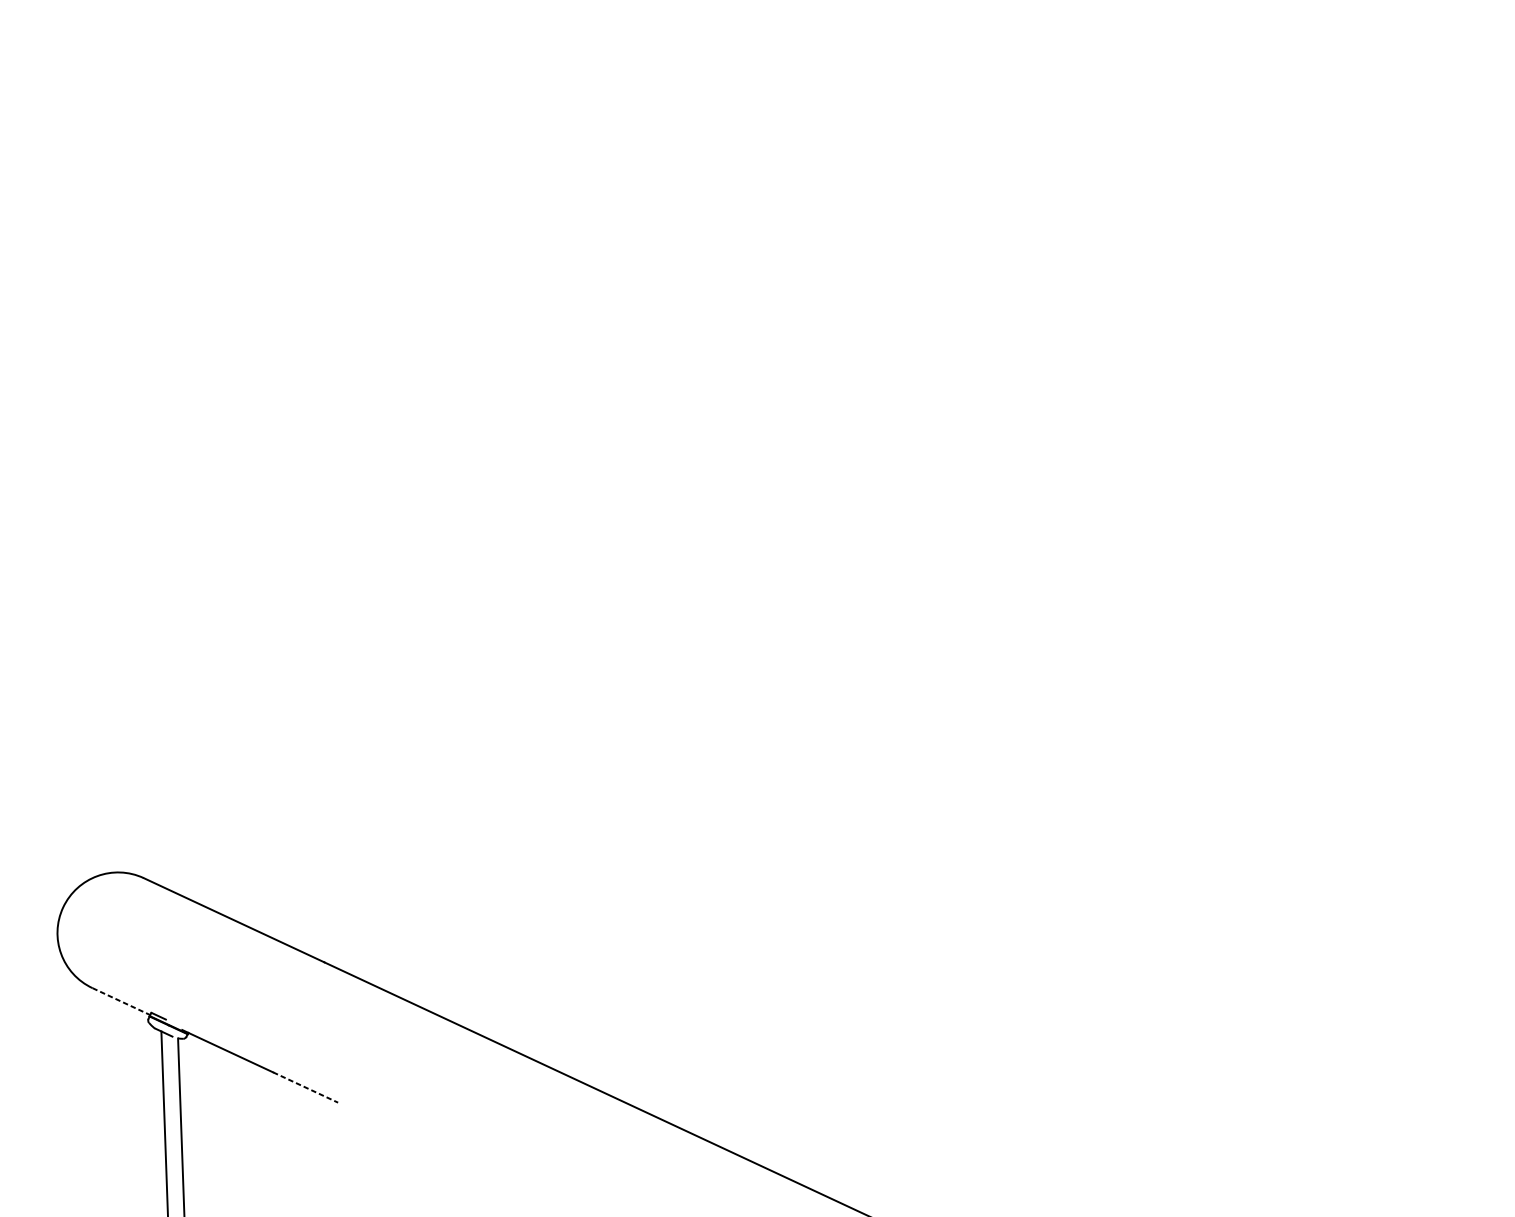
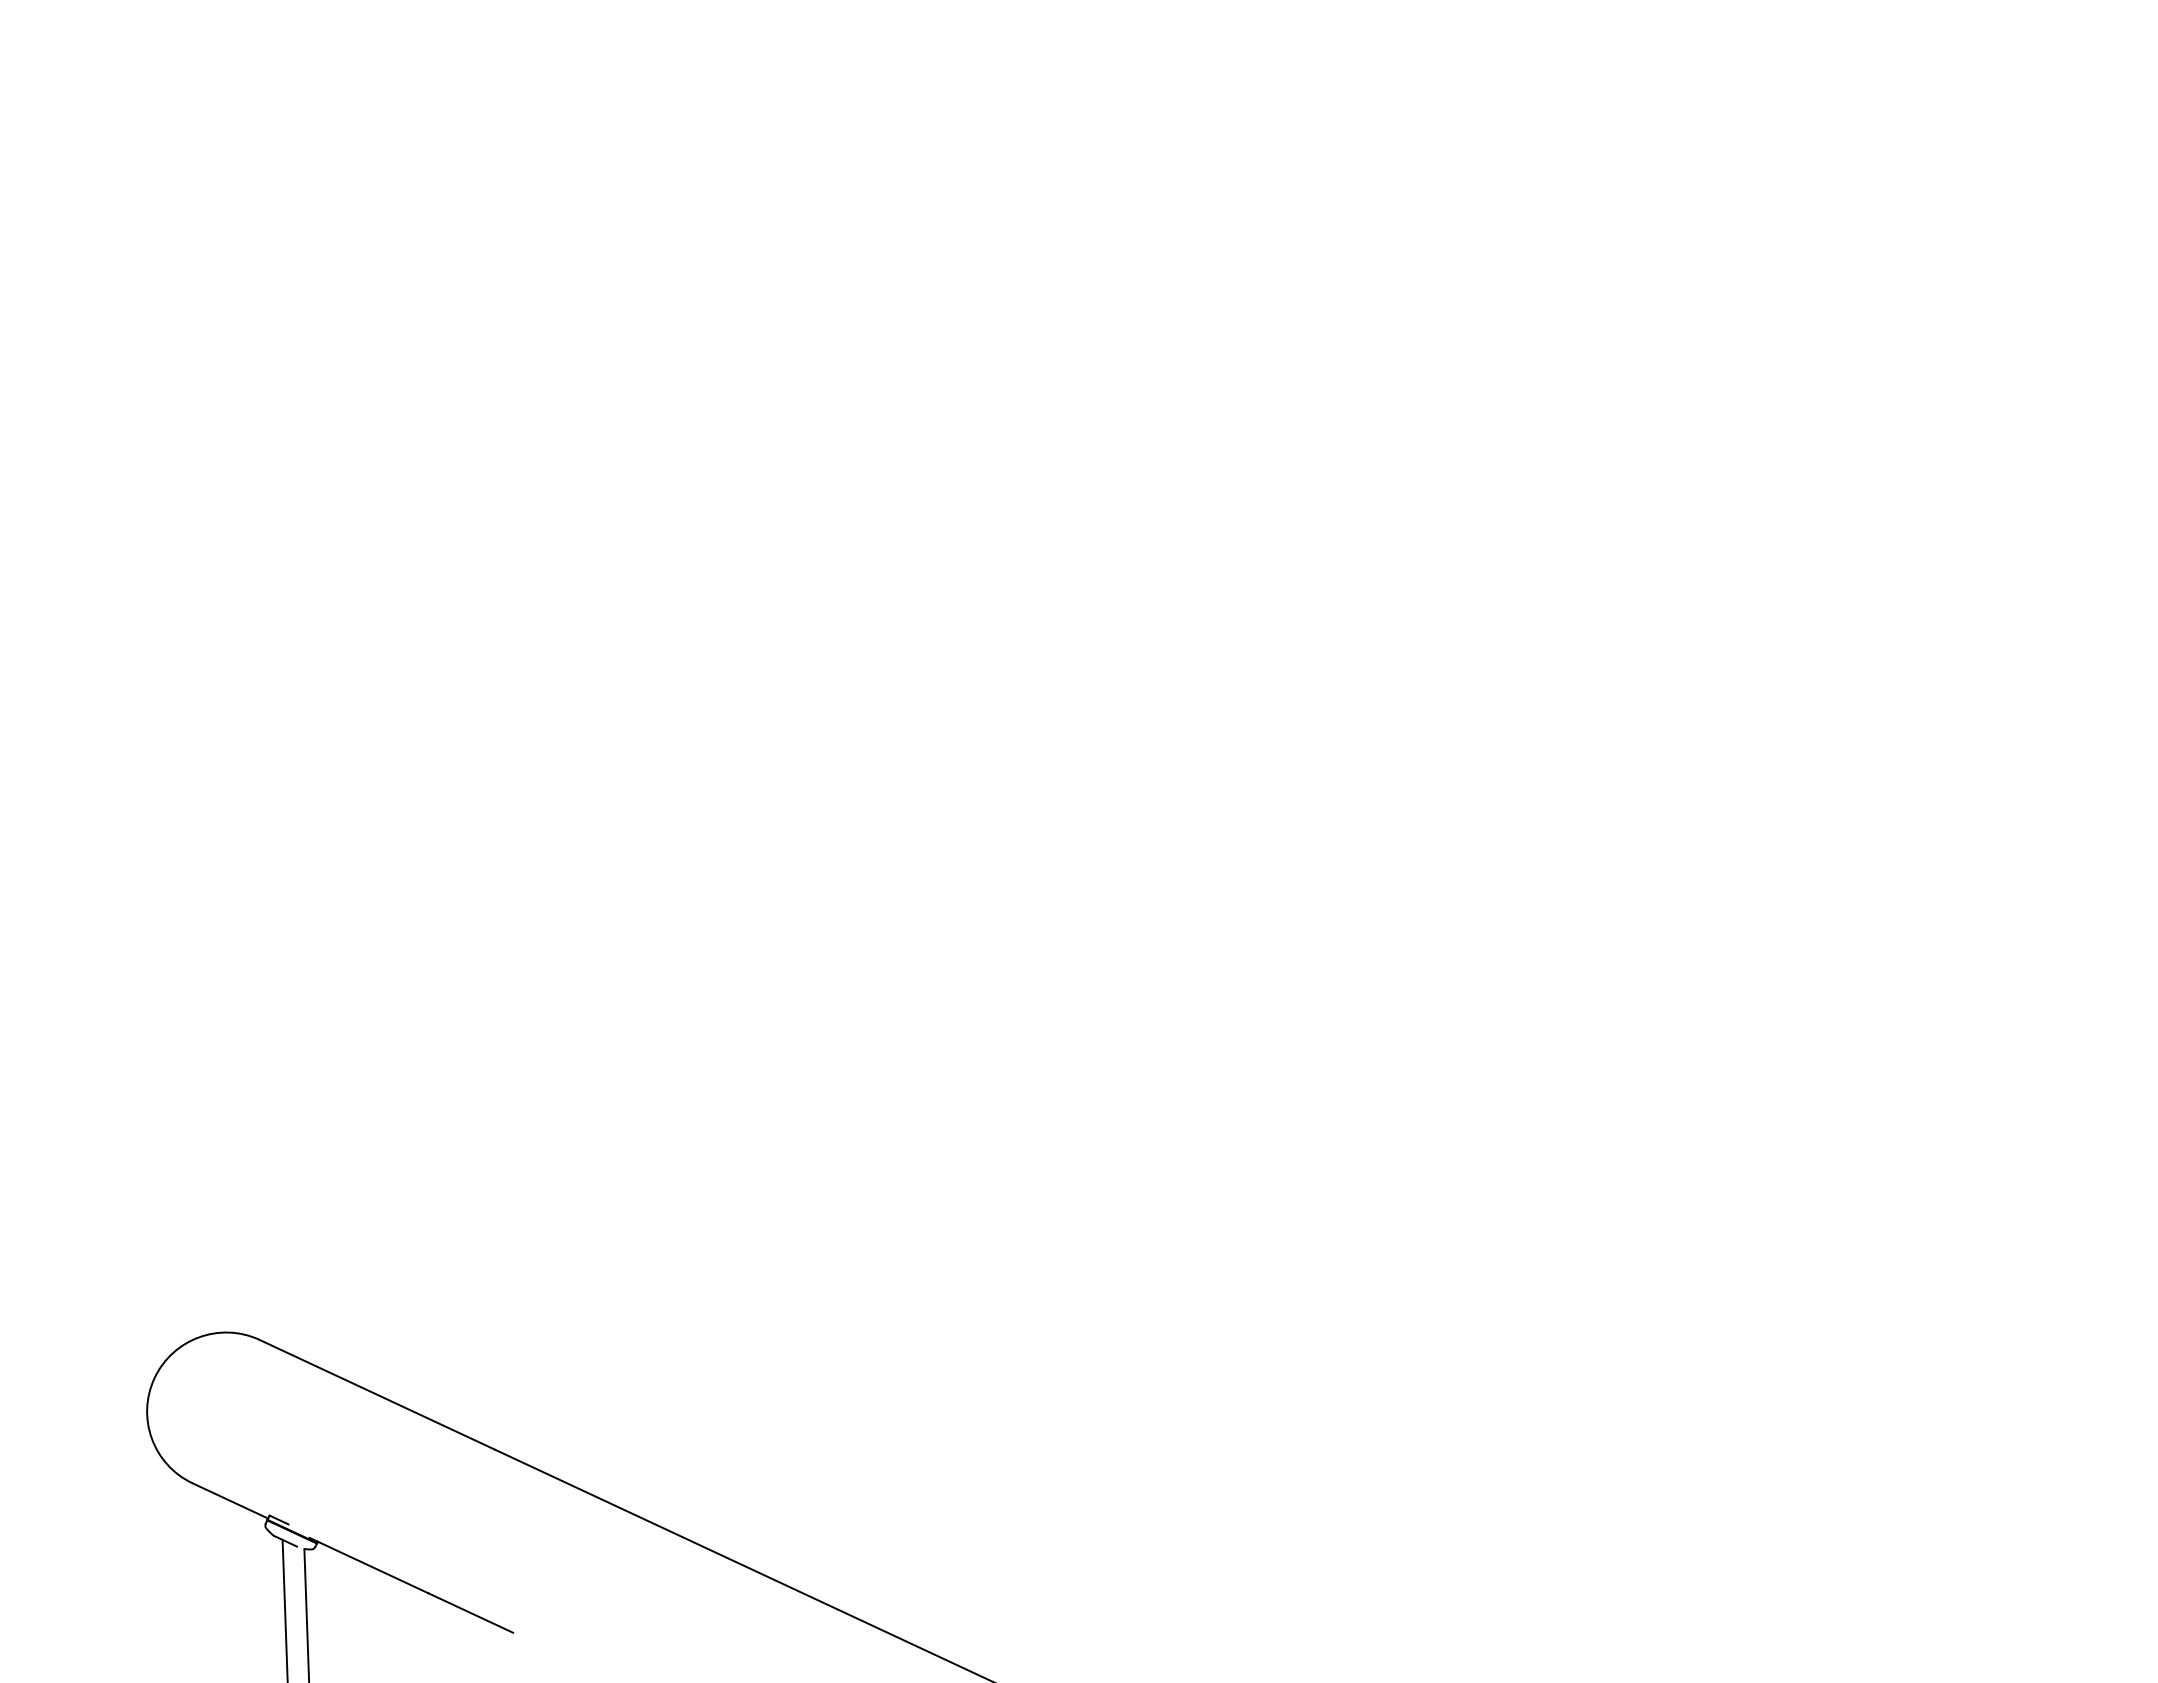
line: (121, 1001) -> (230, 1500), dashed -> solid
line: (305, 1087) -> (470, 1612), dashed -> solid

